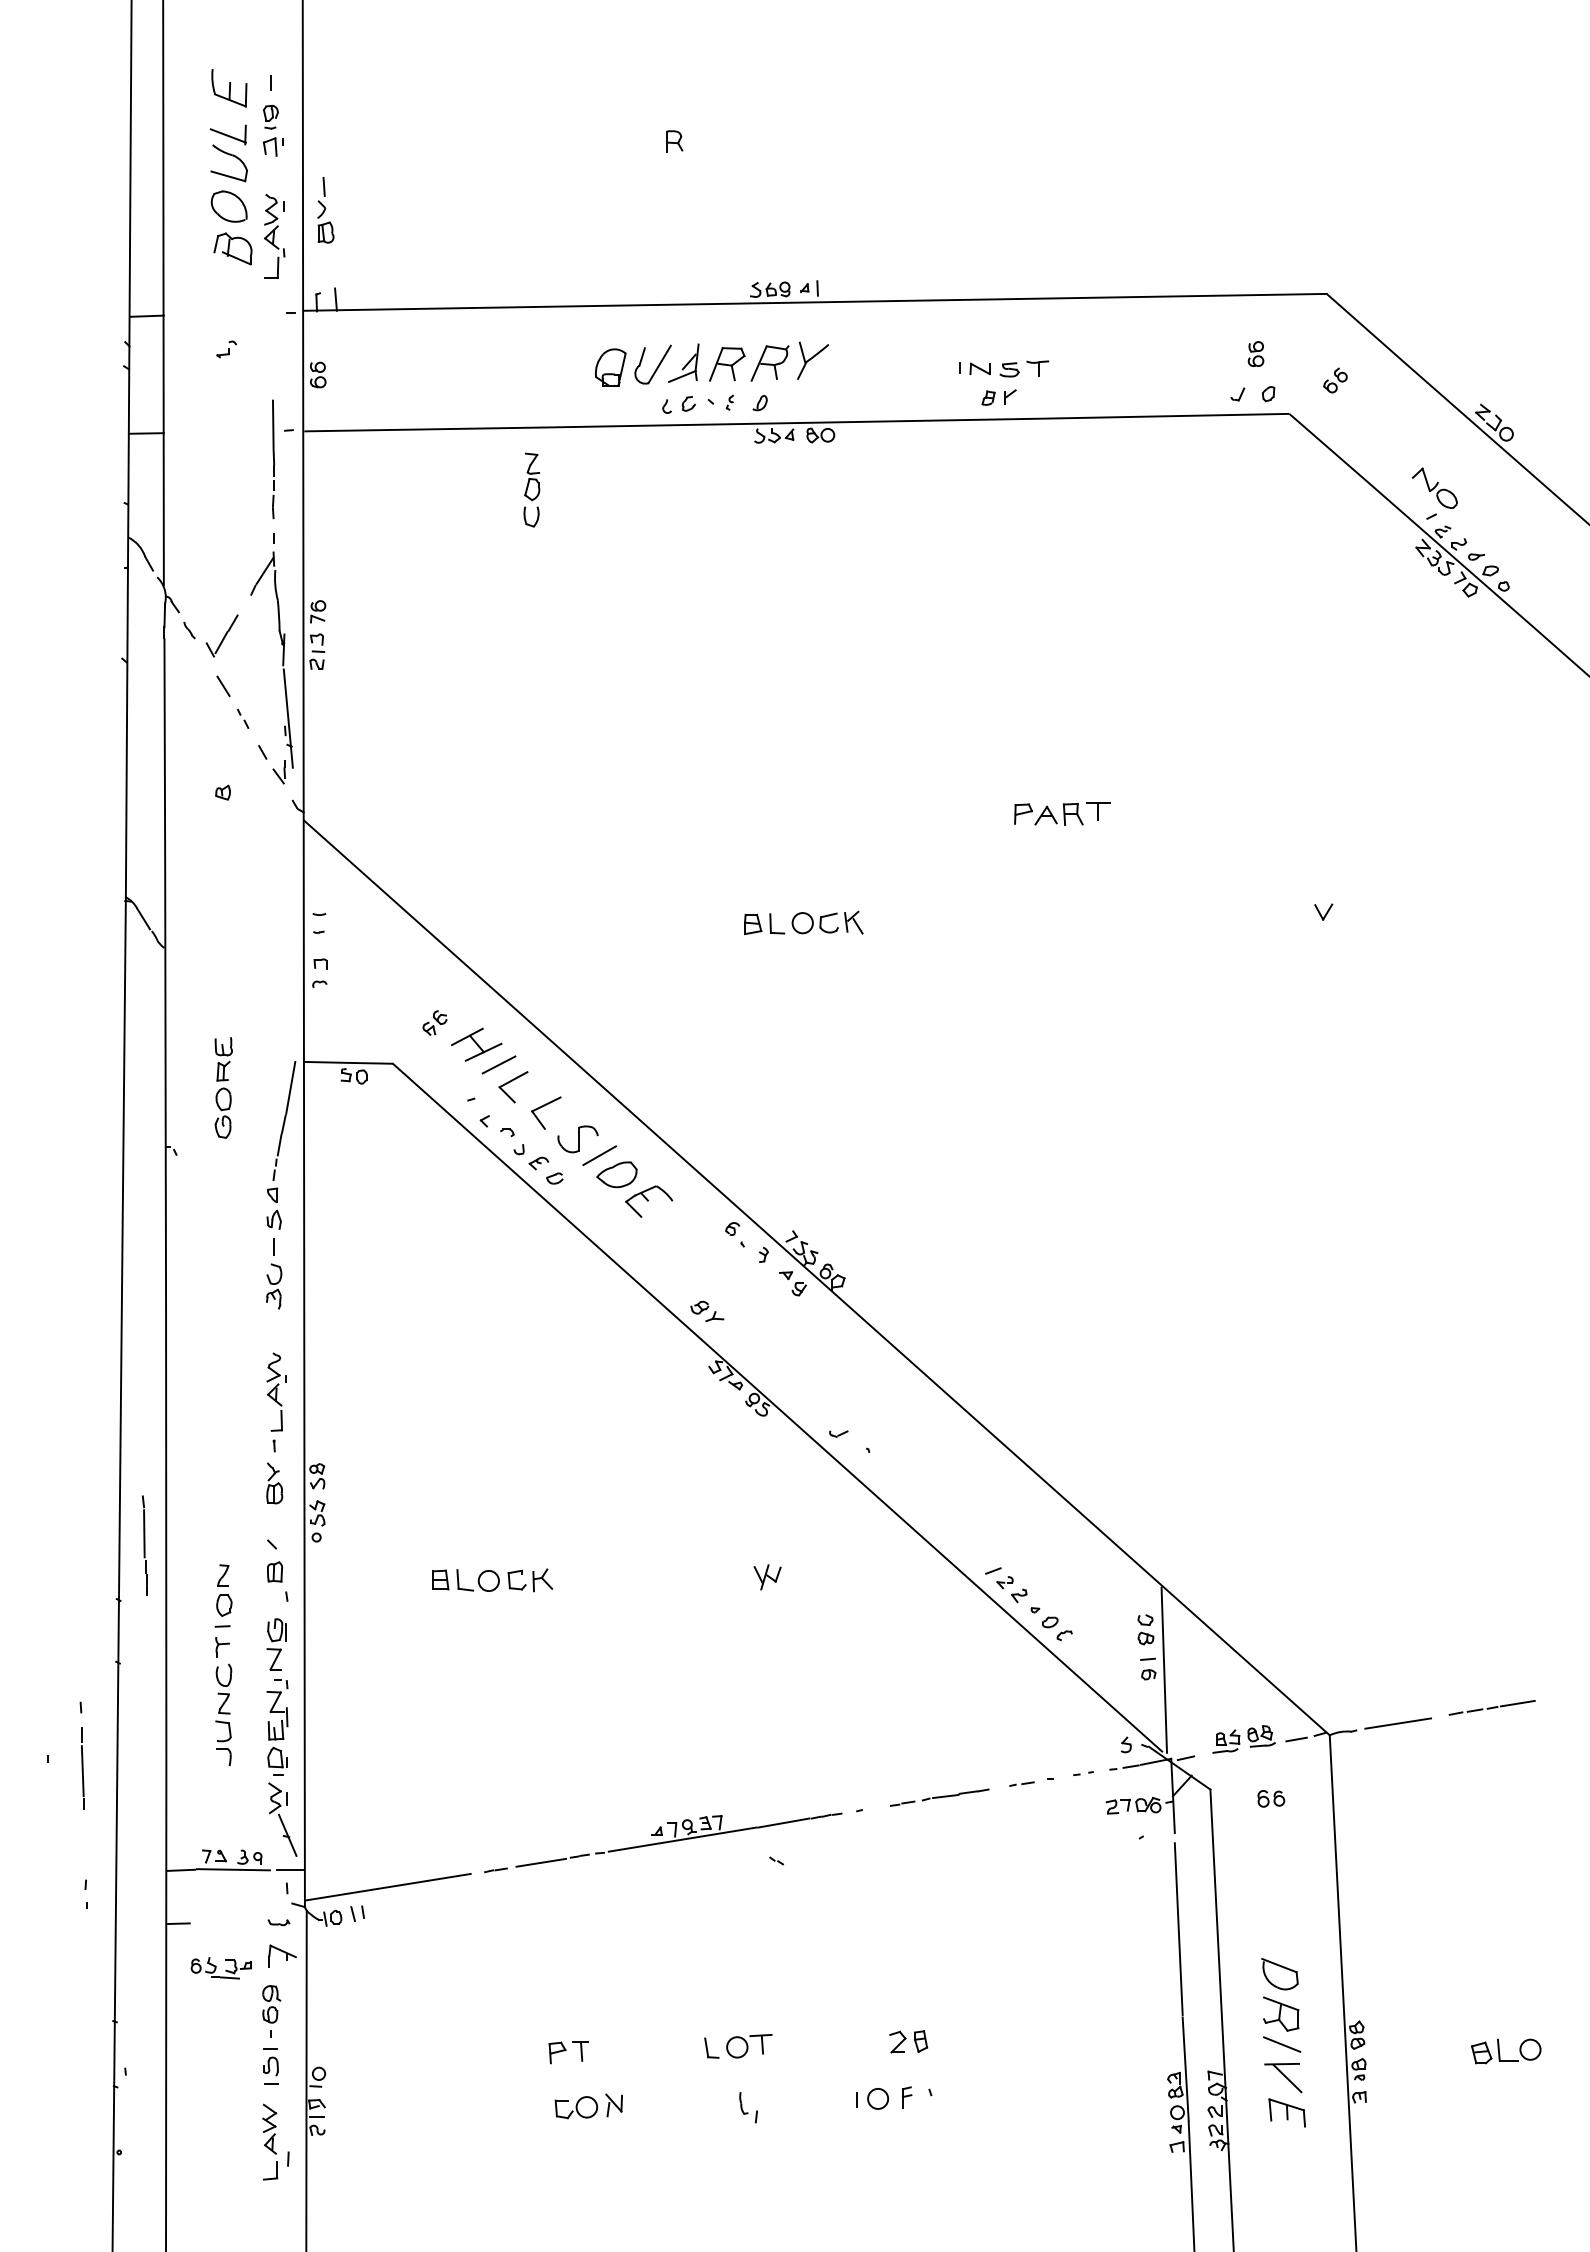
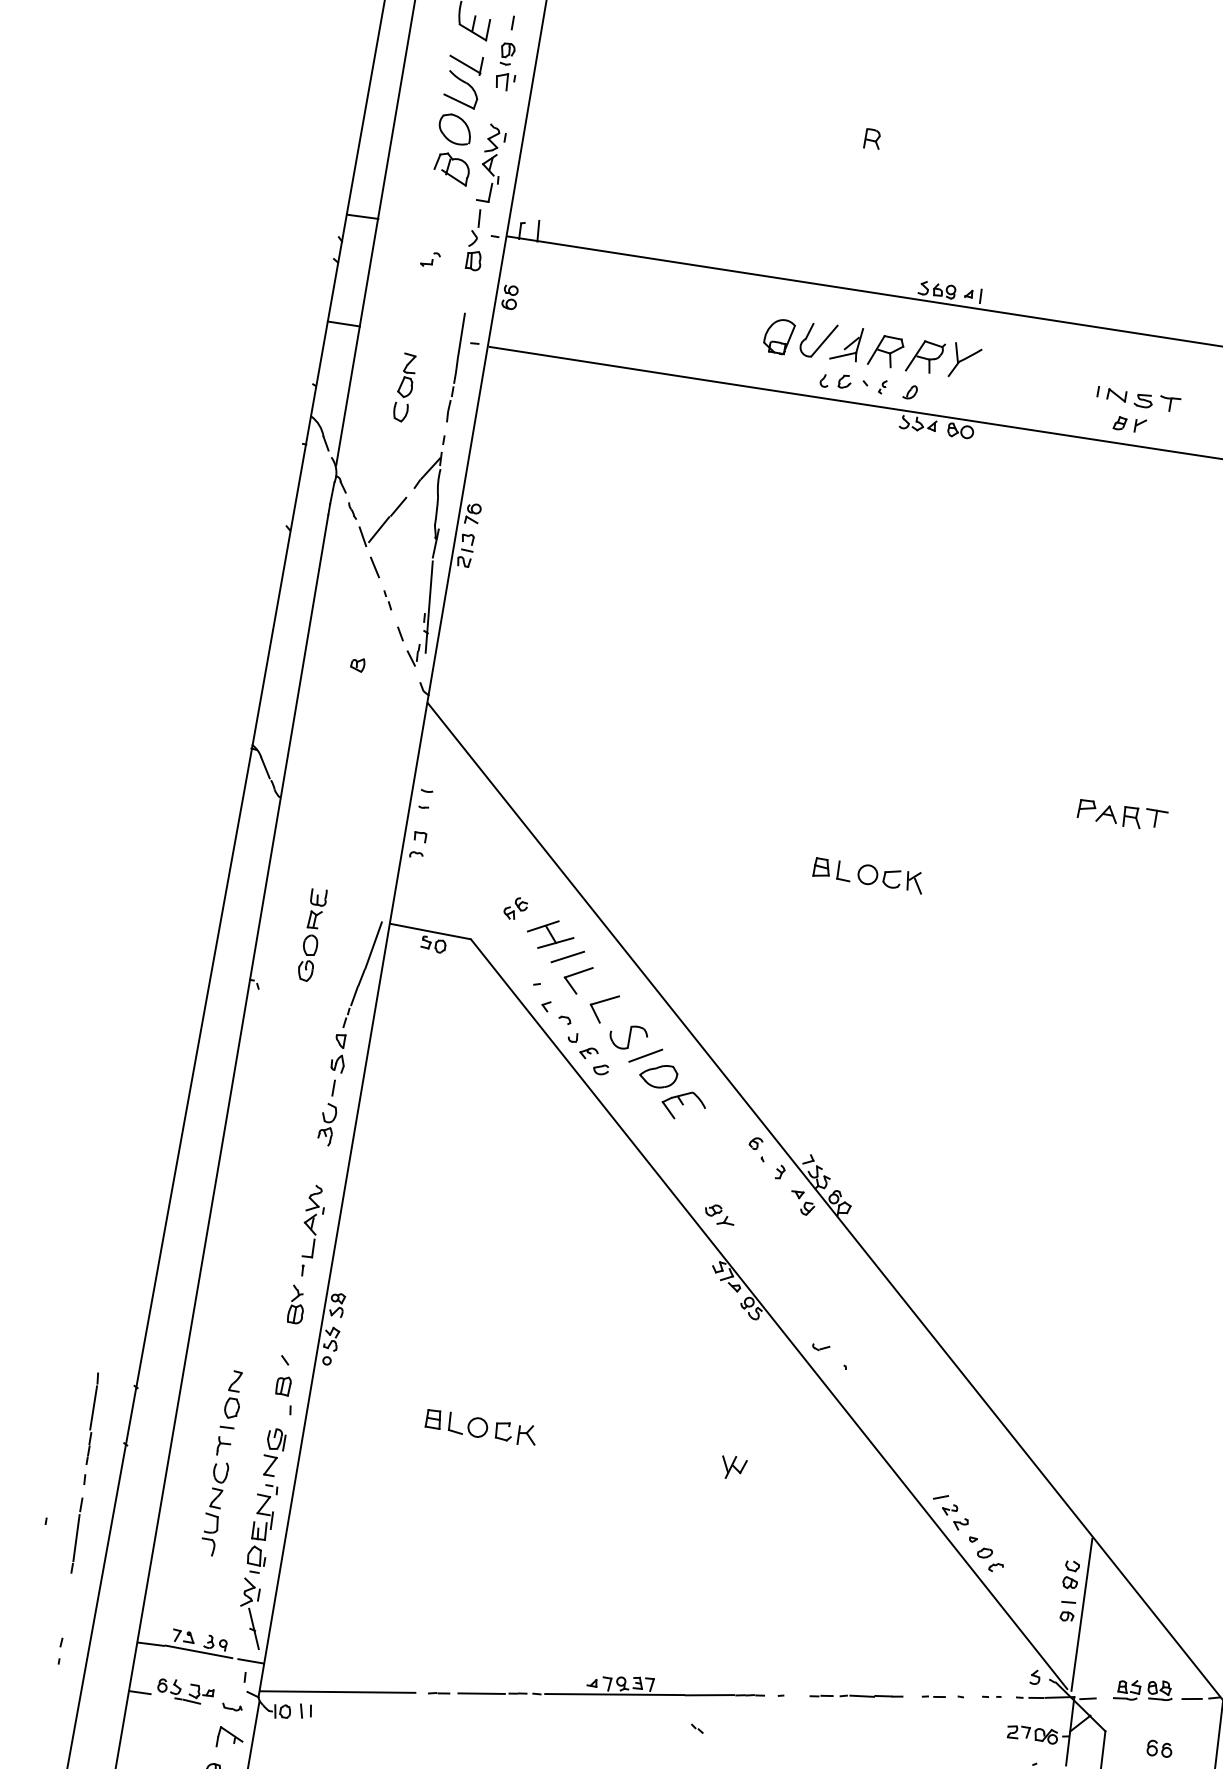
part: (325, 210) -> (476, 240), moved
part: (531, 489) -> (404, 387), moved
part: (222, 635) -> (381, 520), size x1.43
part: (144, 1545) -> (91, 1418), moved
part: (220, 1968) -> (184, 1691), moved

